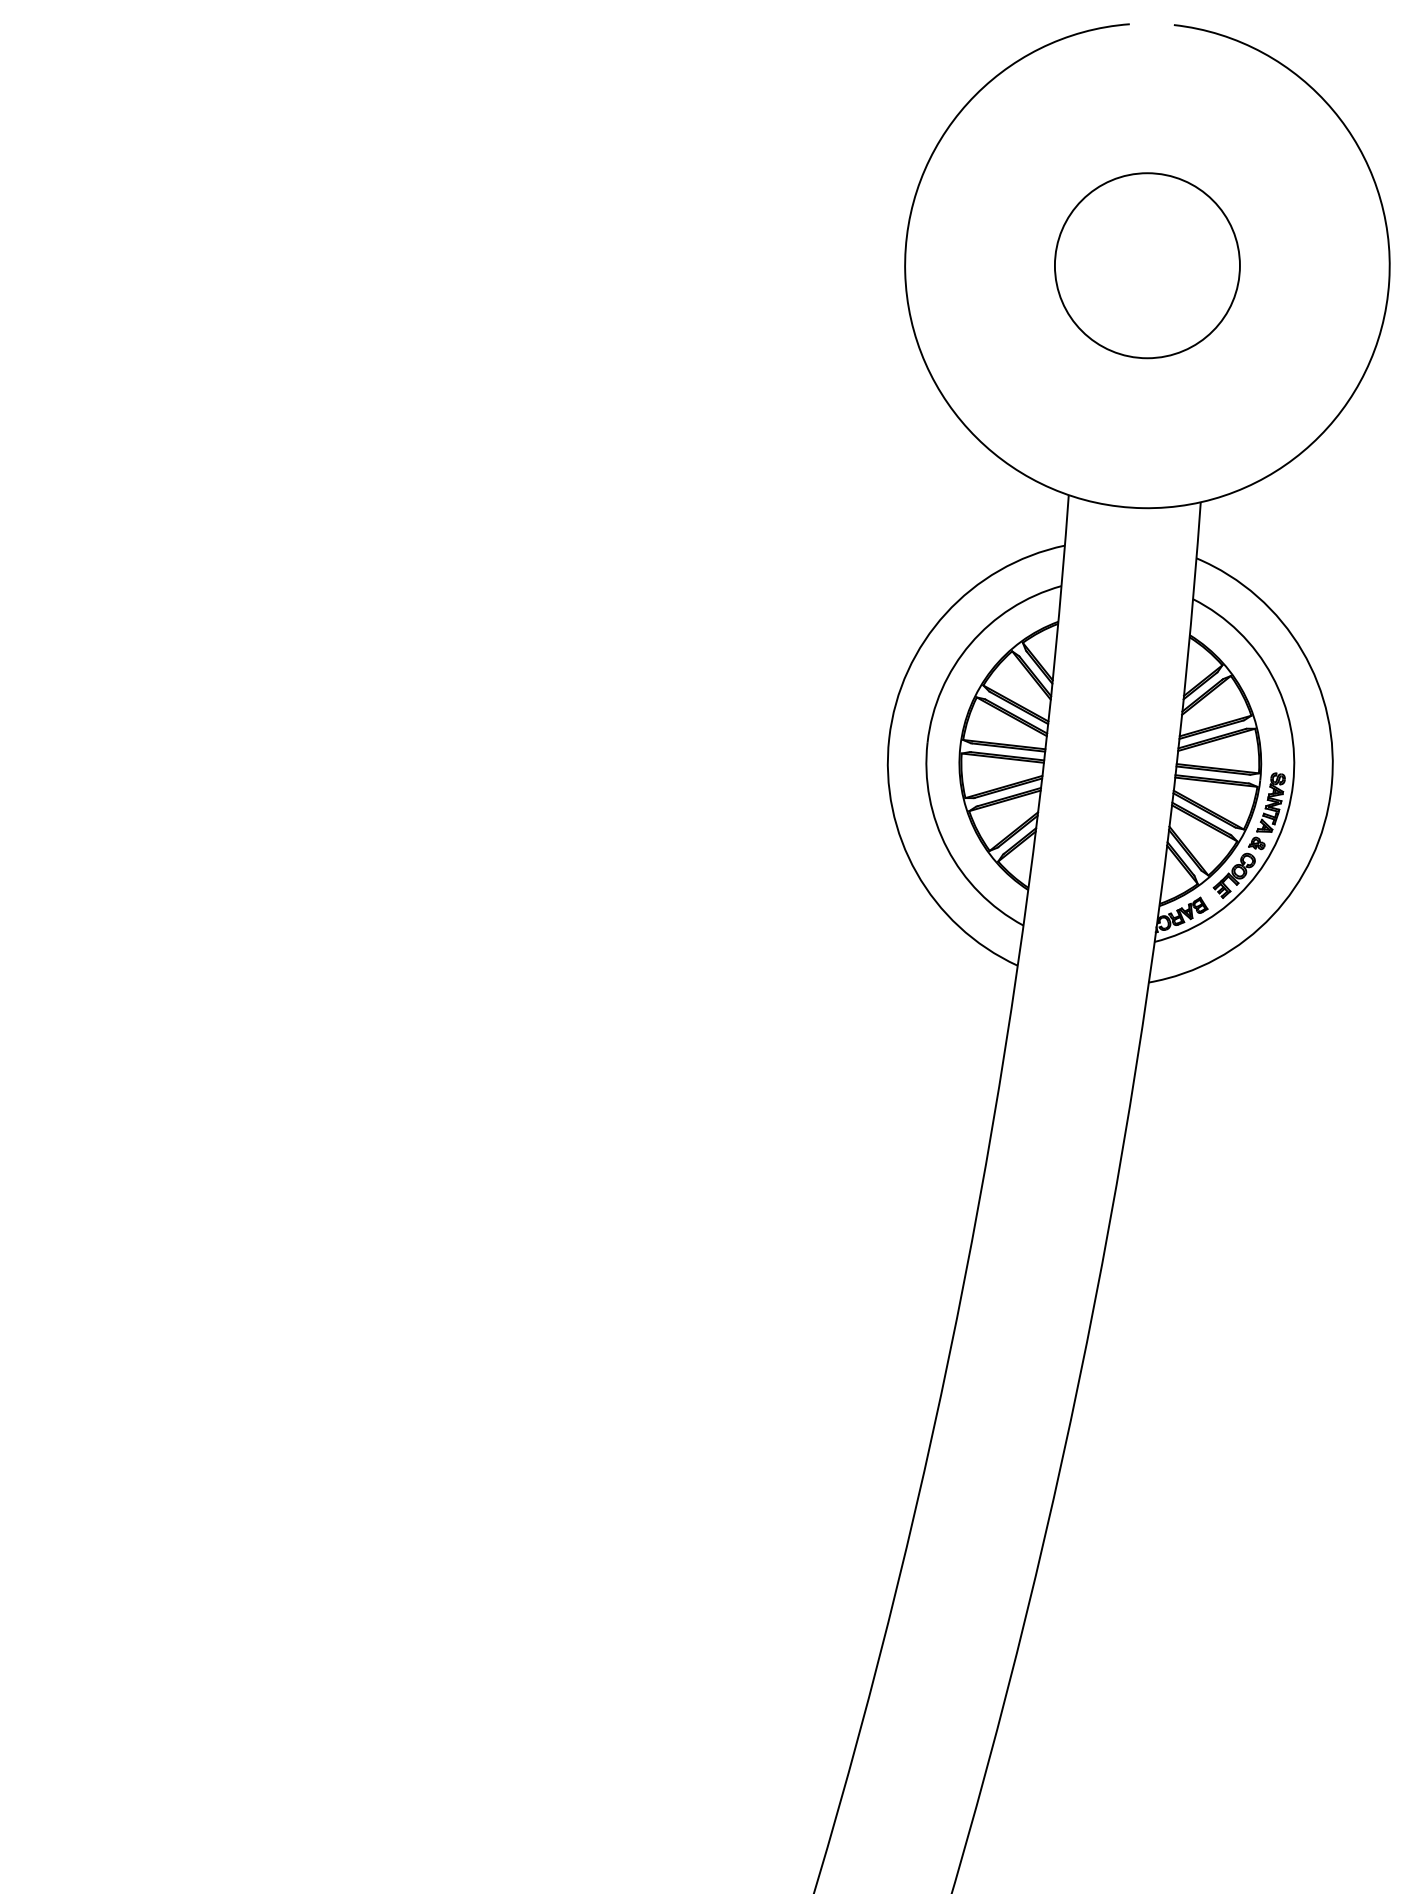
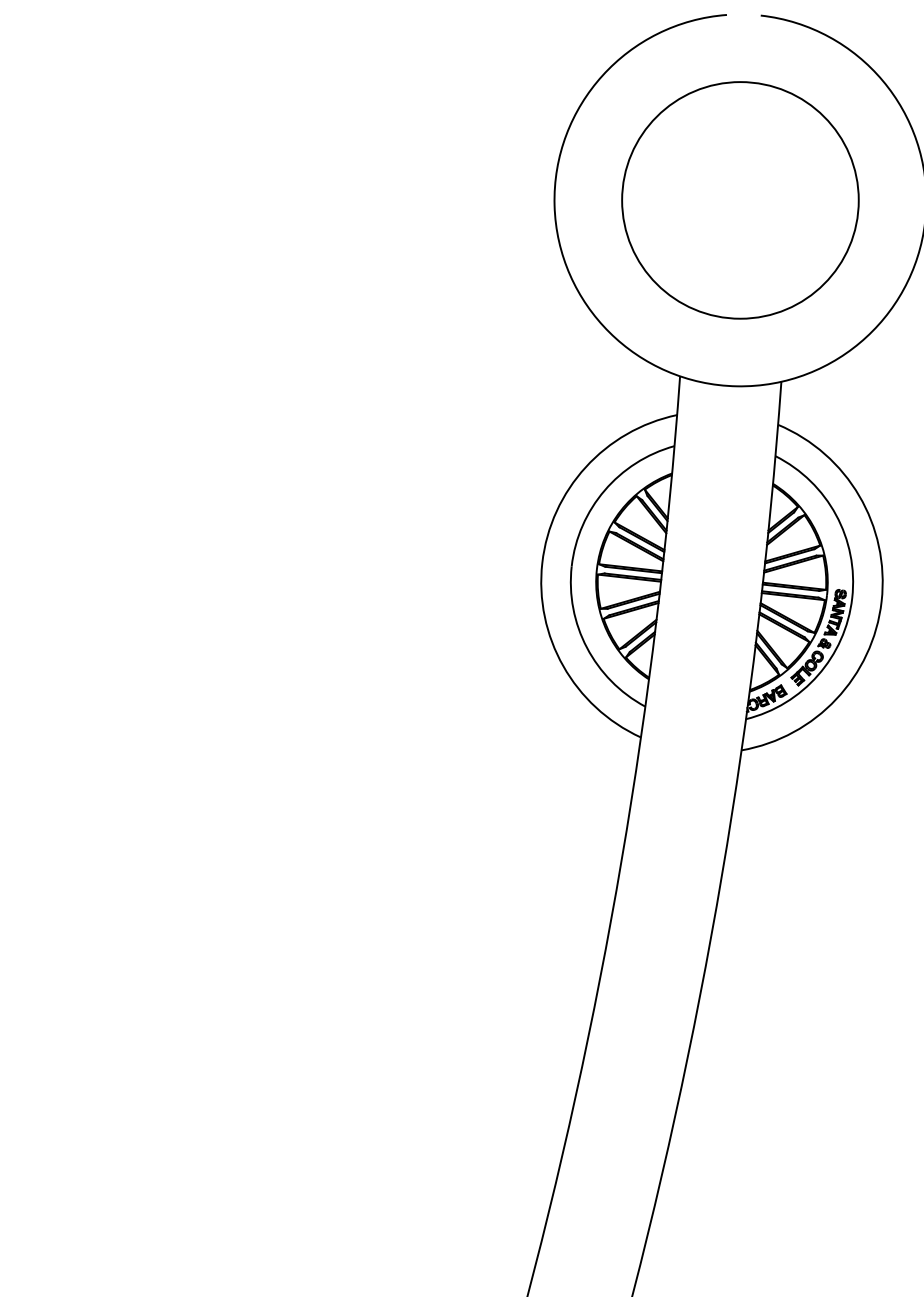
circle: (1147, 265) -> (740, 200), size x1.67

